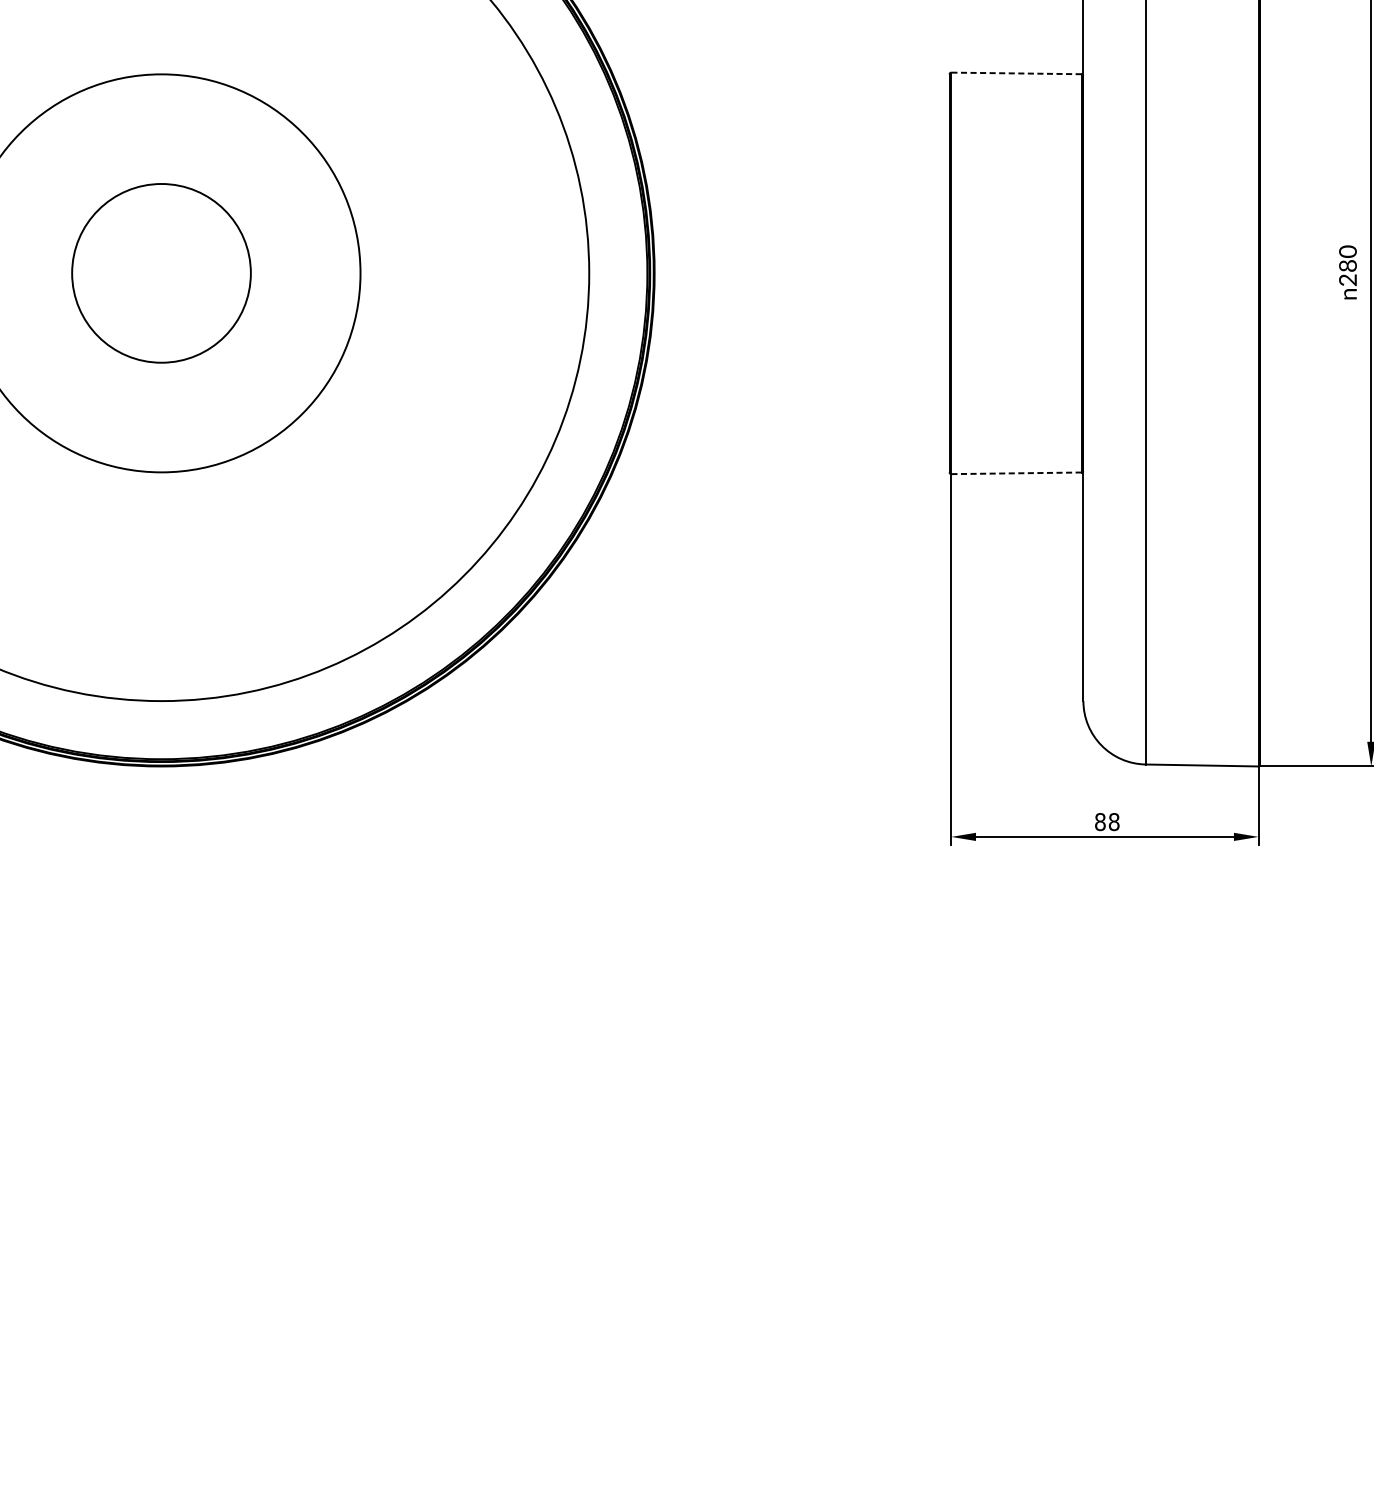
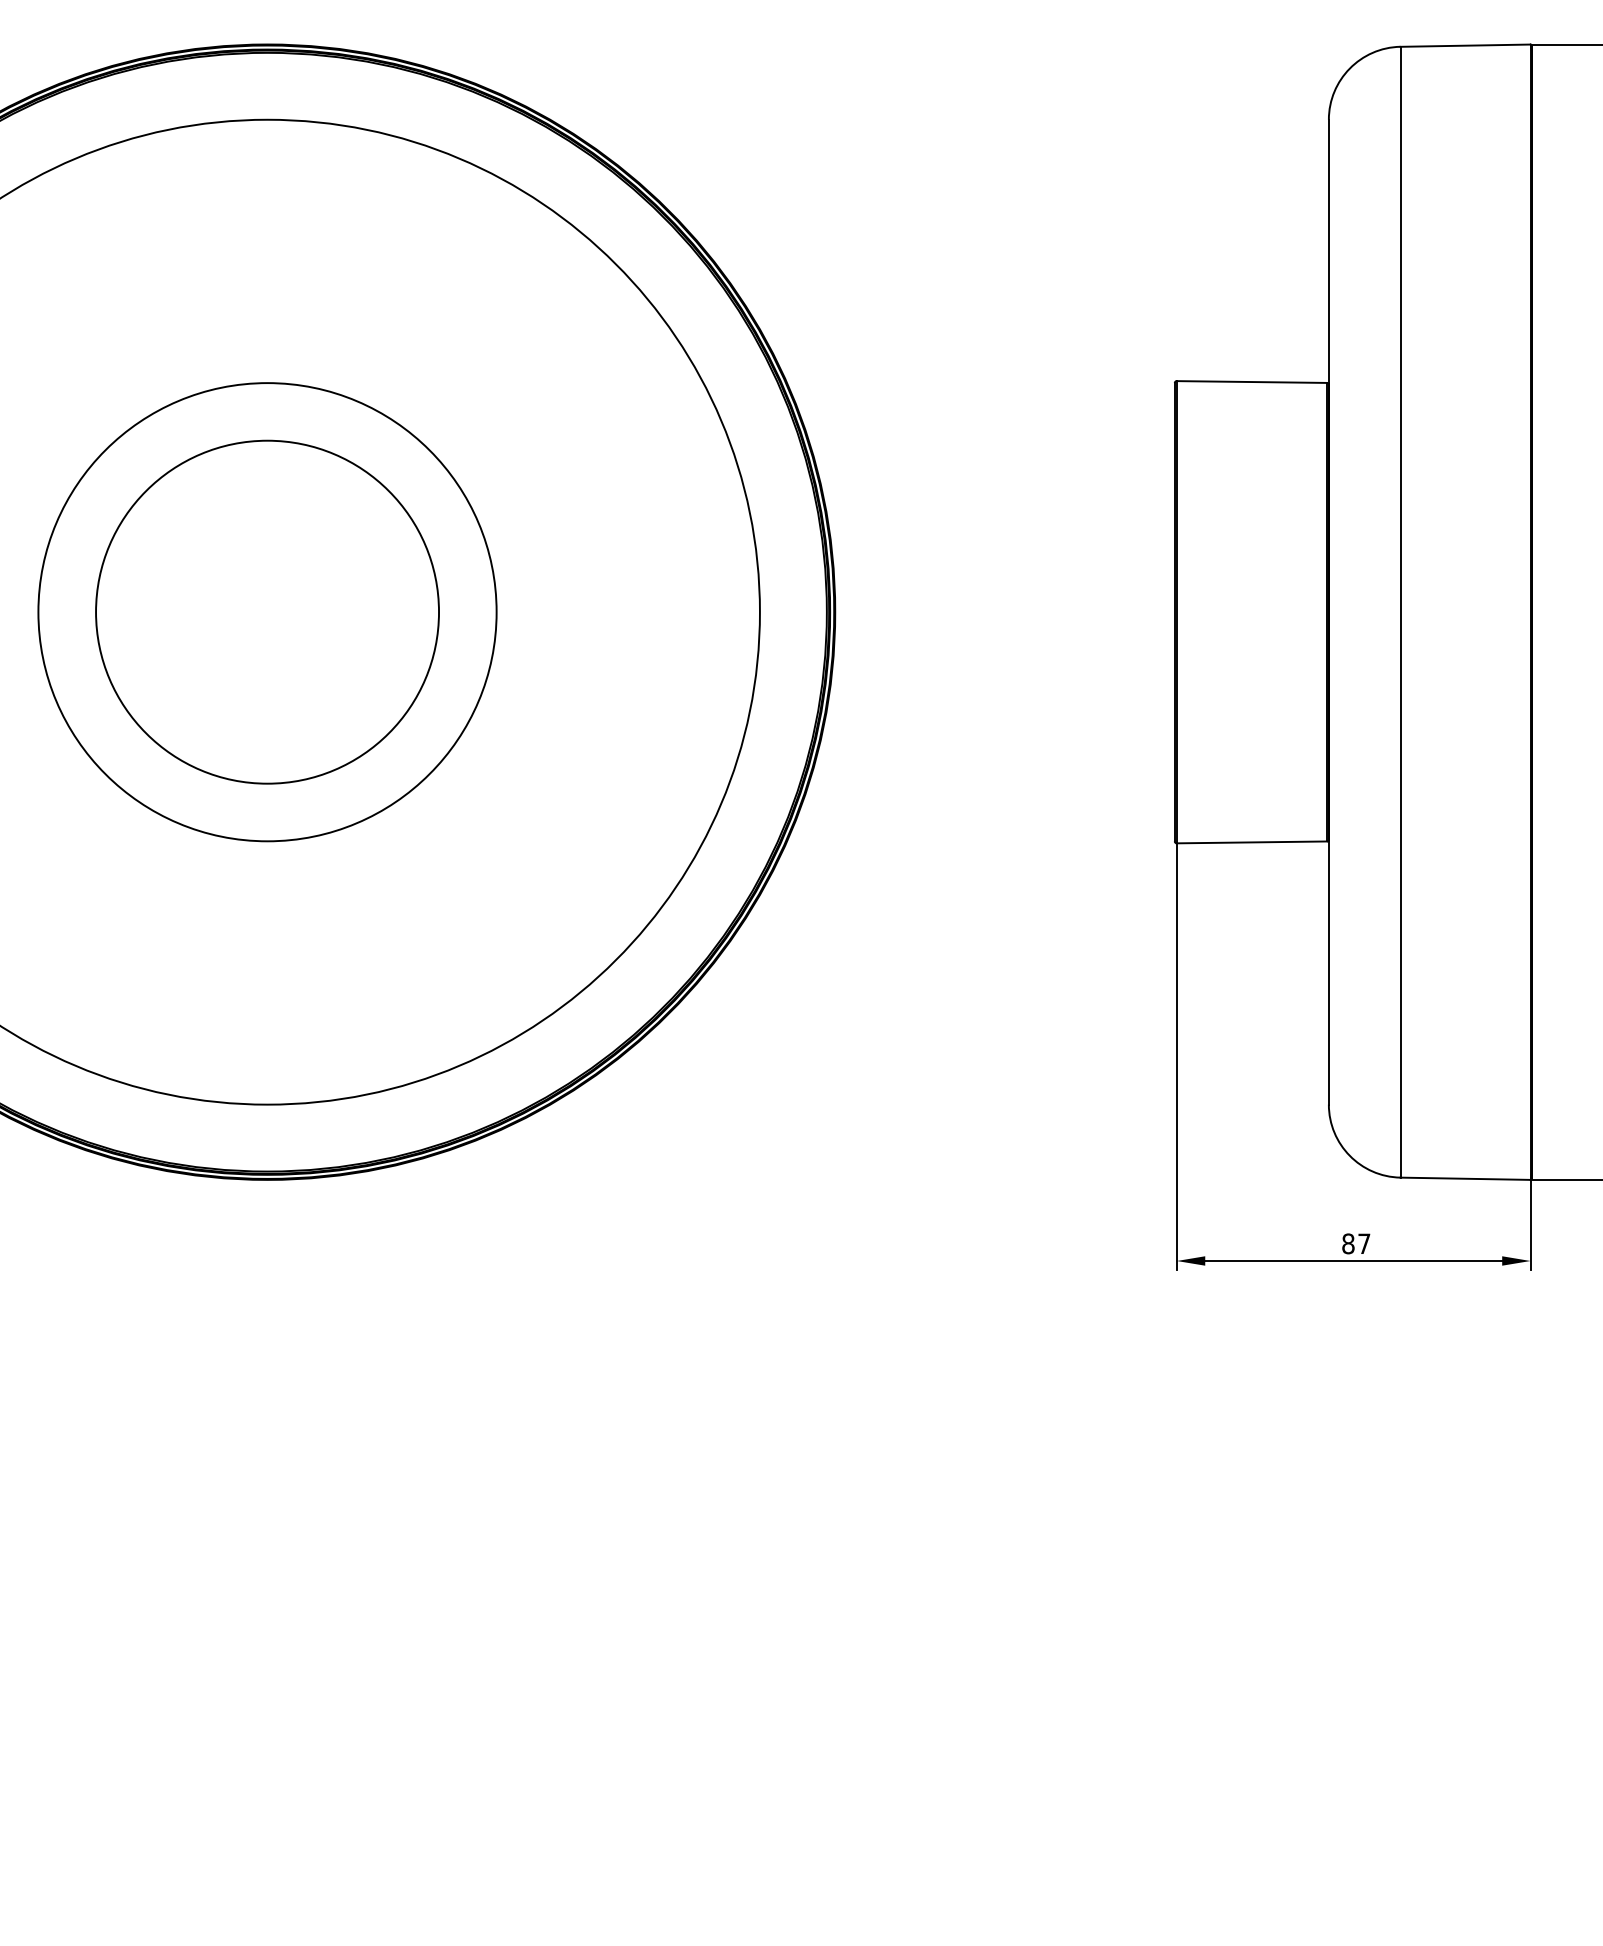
line: (1016, 73) -> (1251, 382), dashed -> solid
circle: (161, 272) -> (267, 611), size x1.67
line: (1016, 473) -> (1251, 842), dashed -> solid
text: (1114, 821) -> (1364, 1243), 88 -> 87

